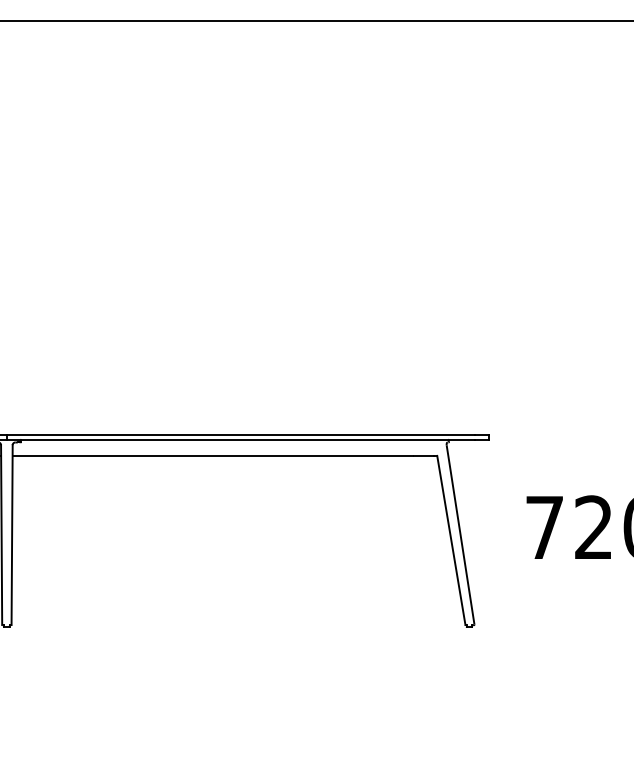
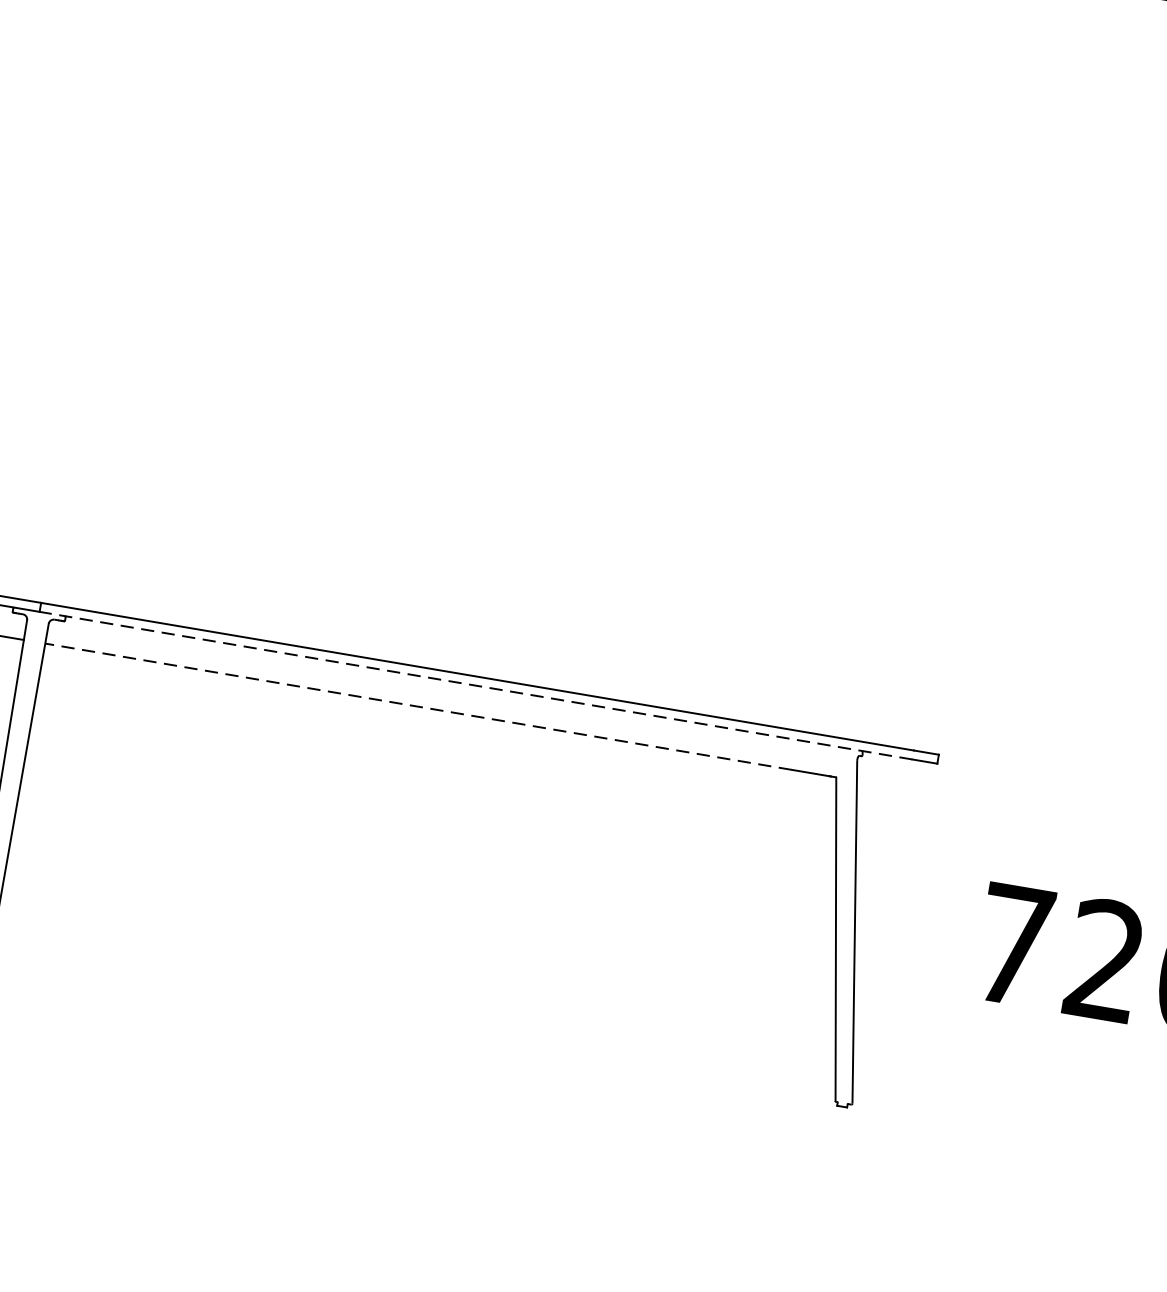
line: (240, 439) -> (474, 685), solid -> dashed
line: (212, 455) -> (417, 706), solid -> dashed

